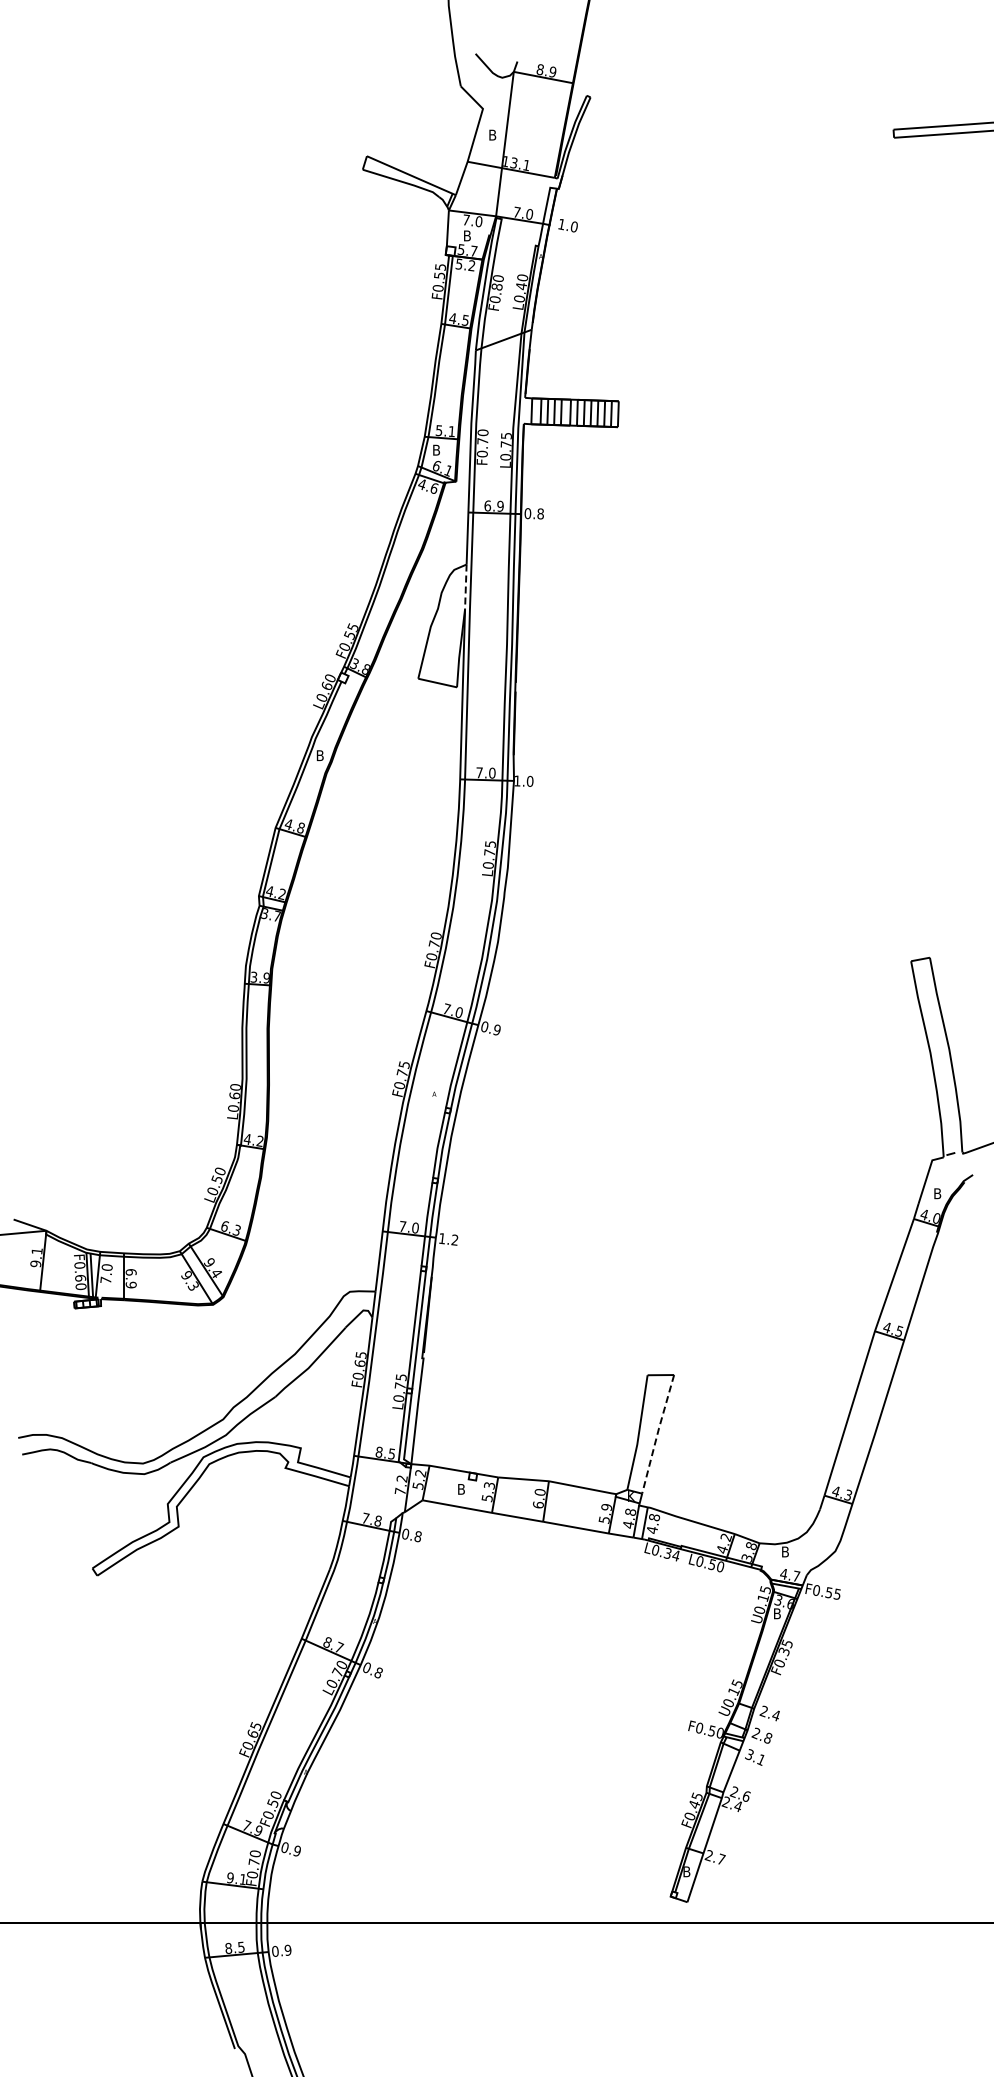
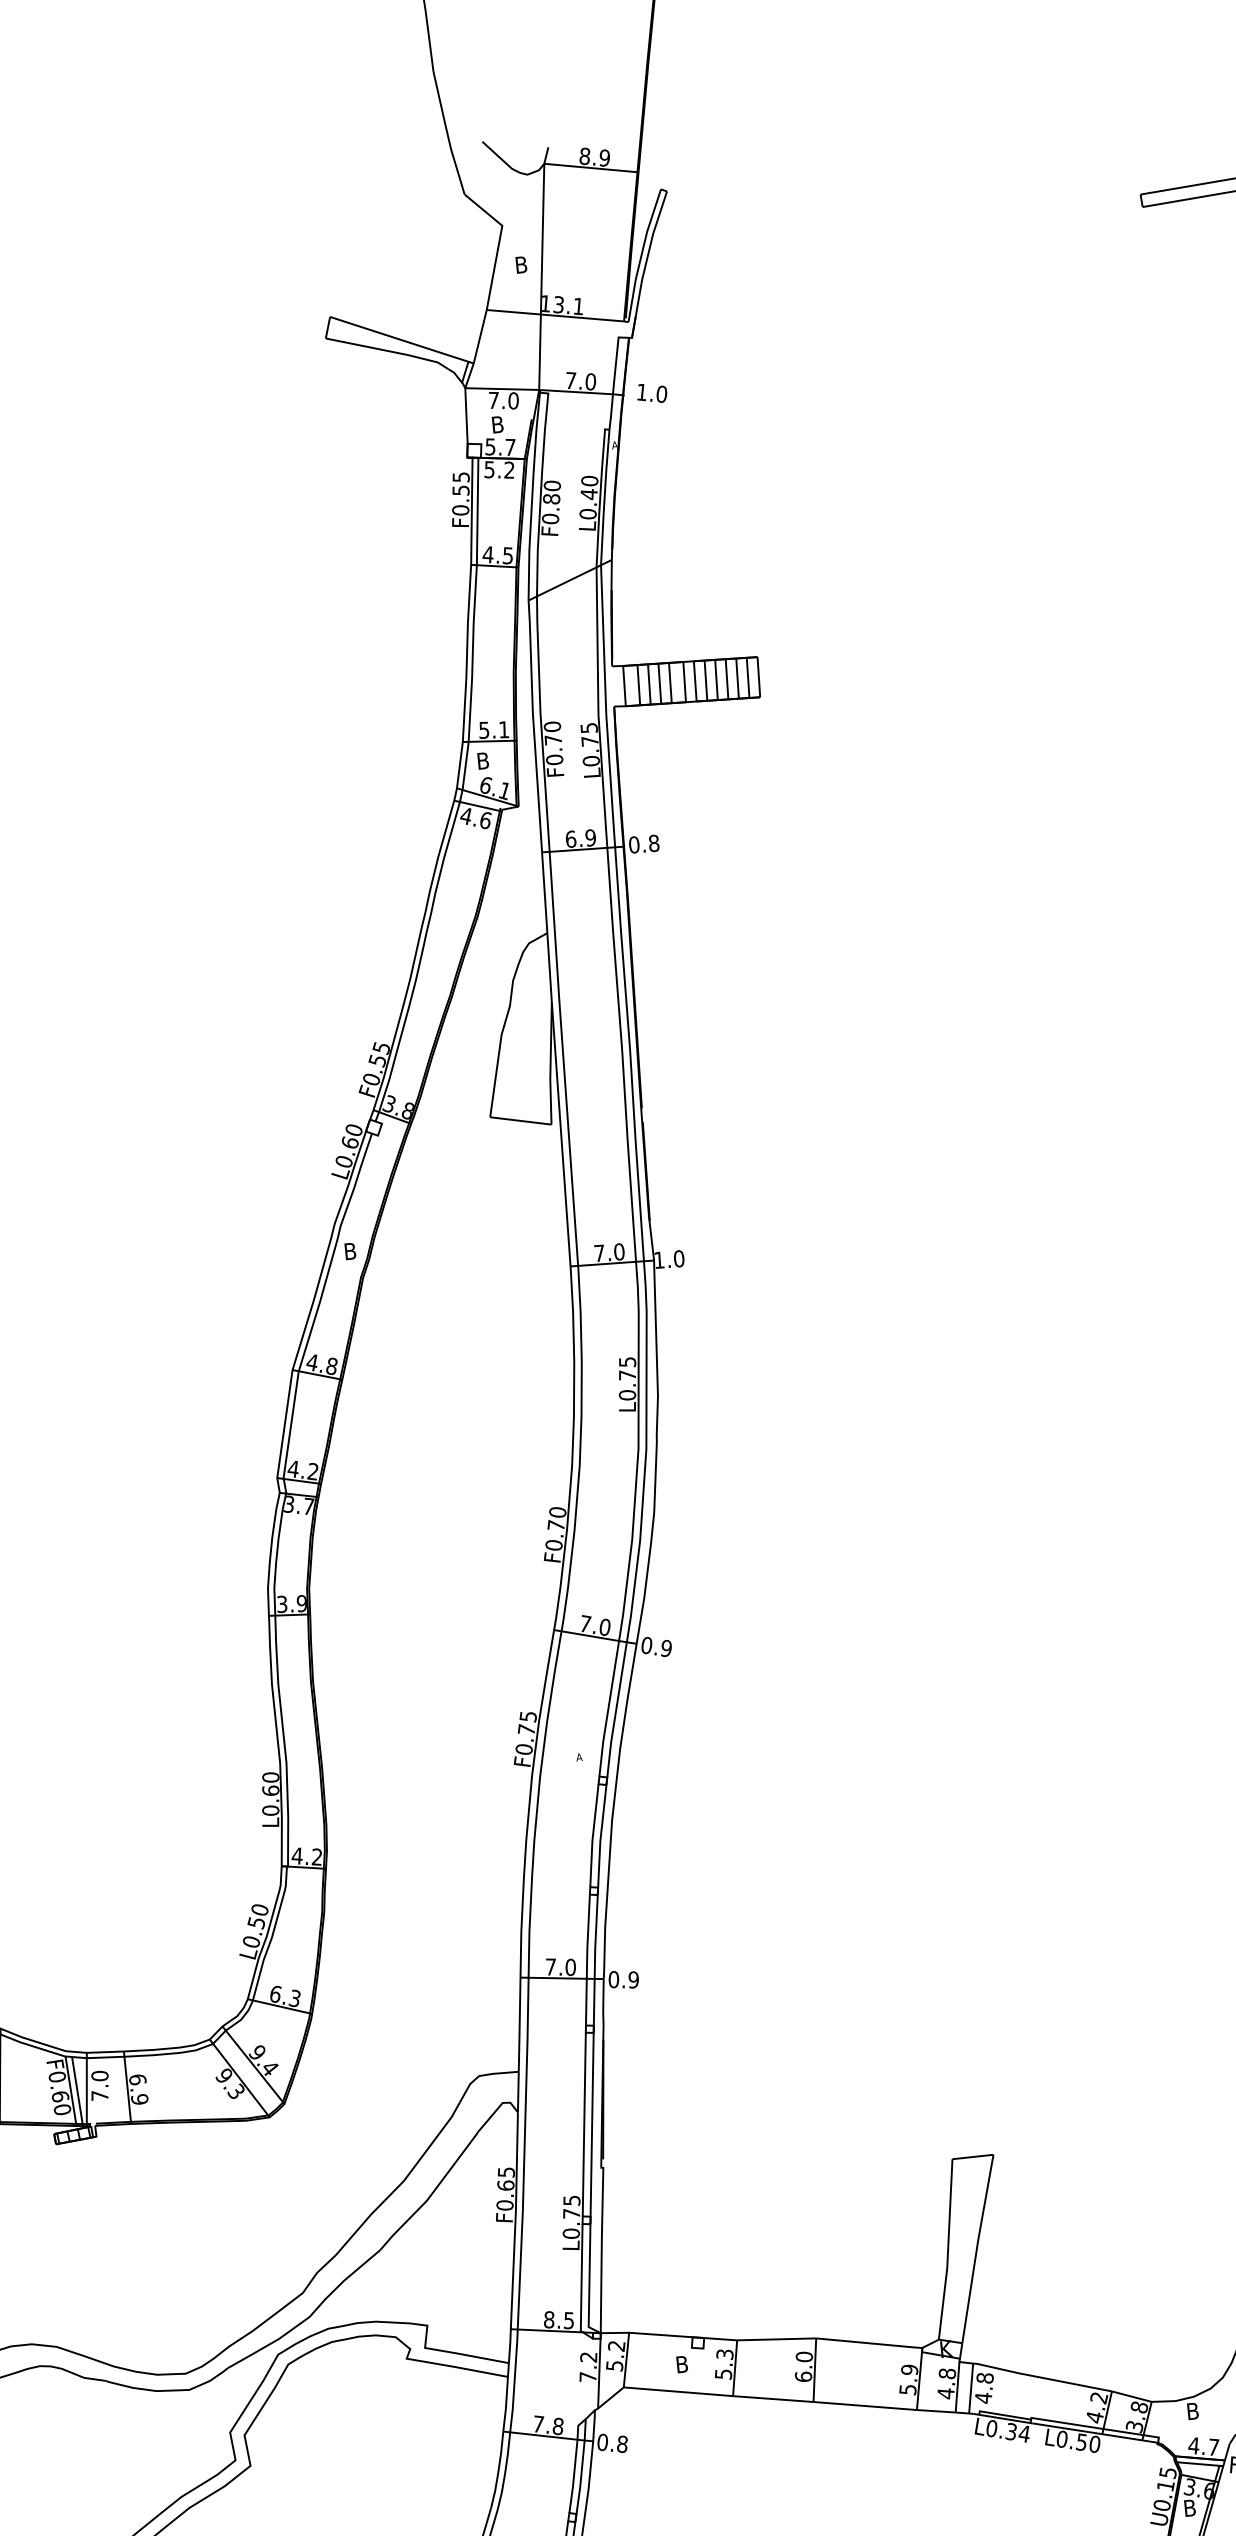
line: (465, 587) -> (549, 968), dashed -> solid
text: (448, 1239) -> (623, 1979), 1.2 -> 0.9
line: (657, 1433) -> (976, 2247), dashed -> solid

